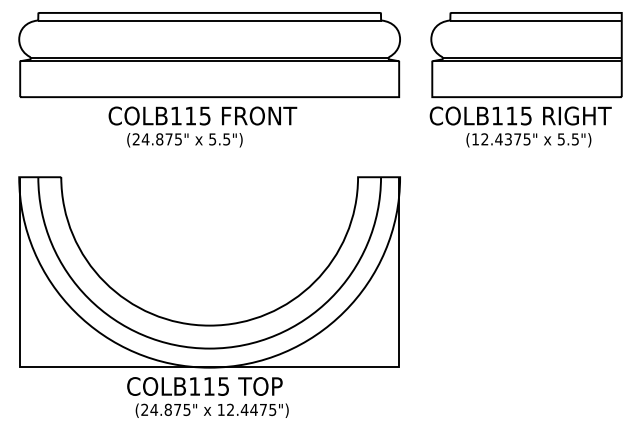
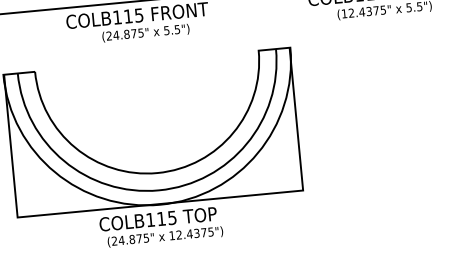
text: (184, 140) -> (145, 33), moved
text: (253, 409) -> (196, 233), 12.4475") -> 12.4375")

